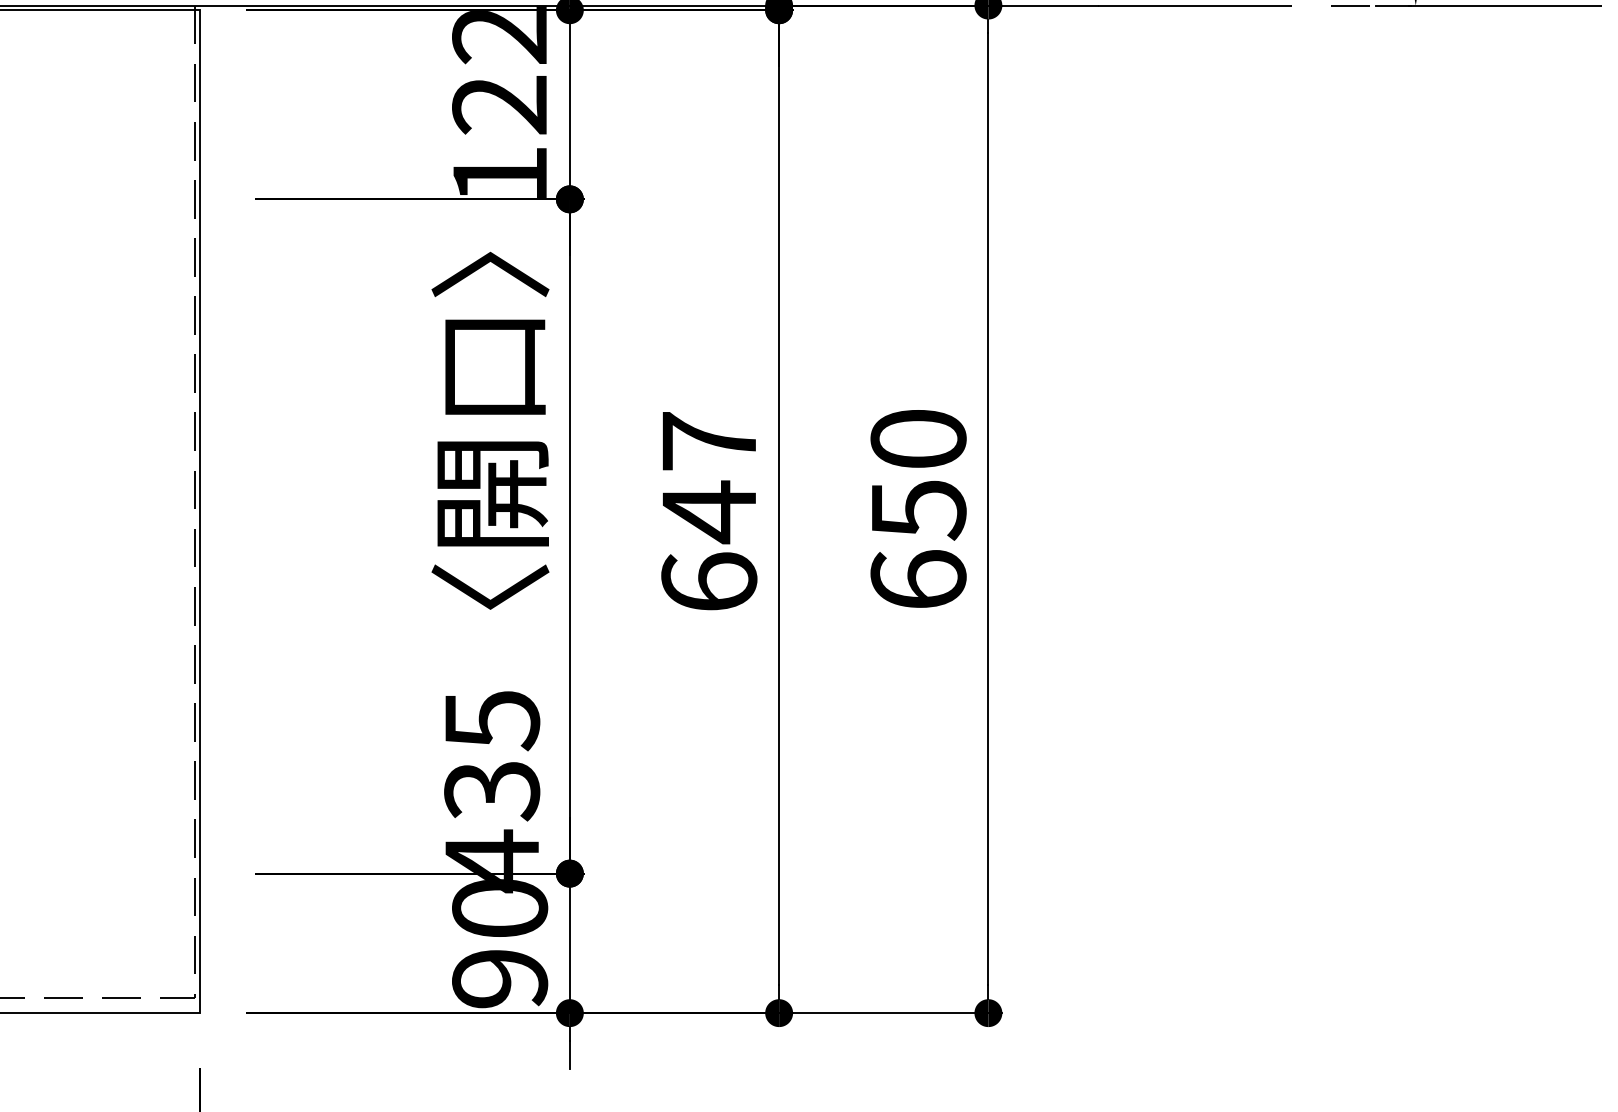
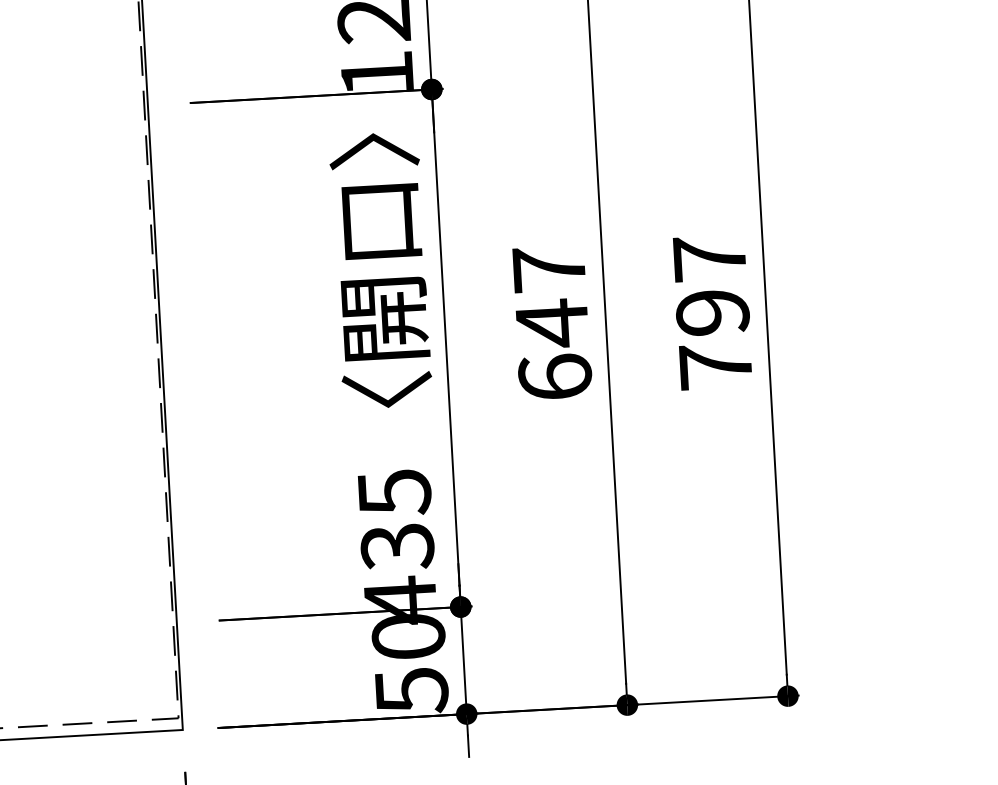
text: (918, 508) -> (712, 311), 650 -> 797
text: (500, 980) -> (412, 692), 90 -> 50

